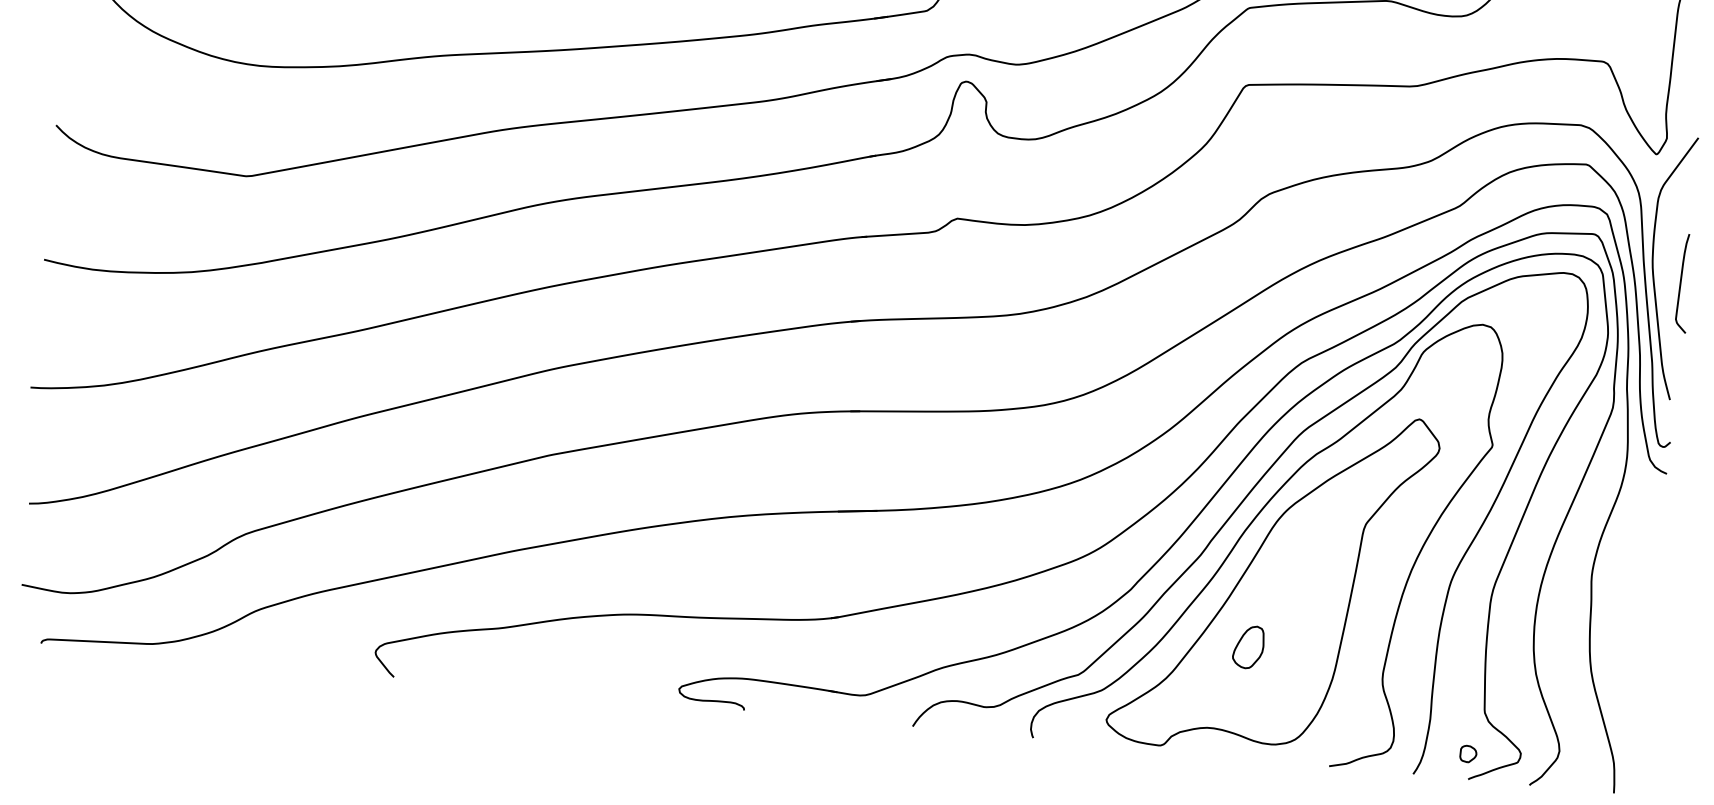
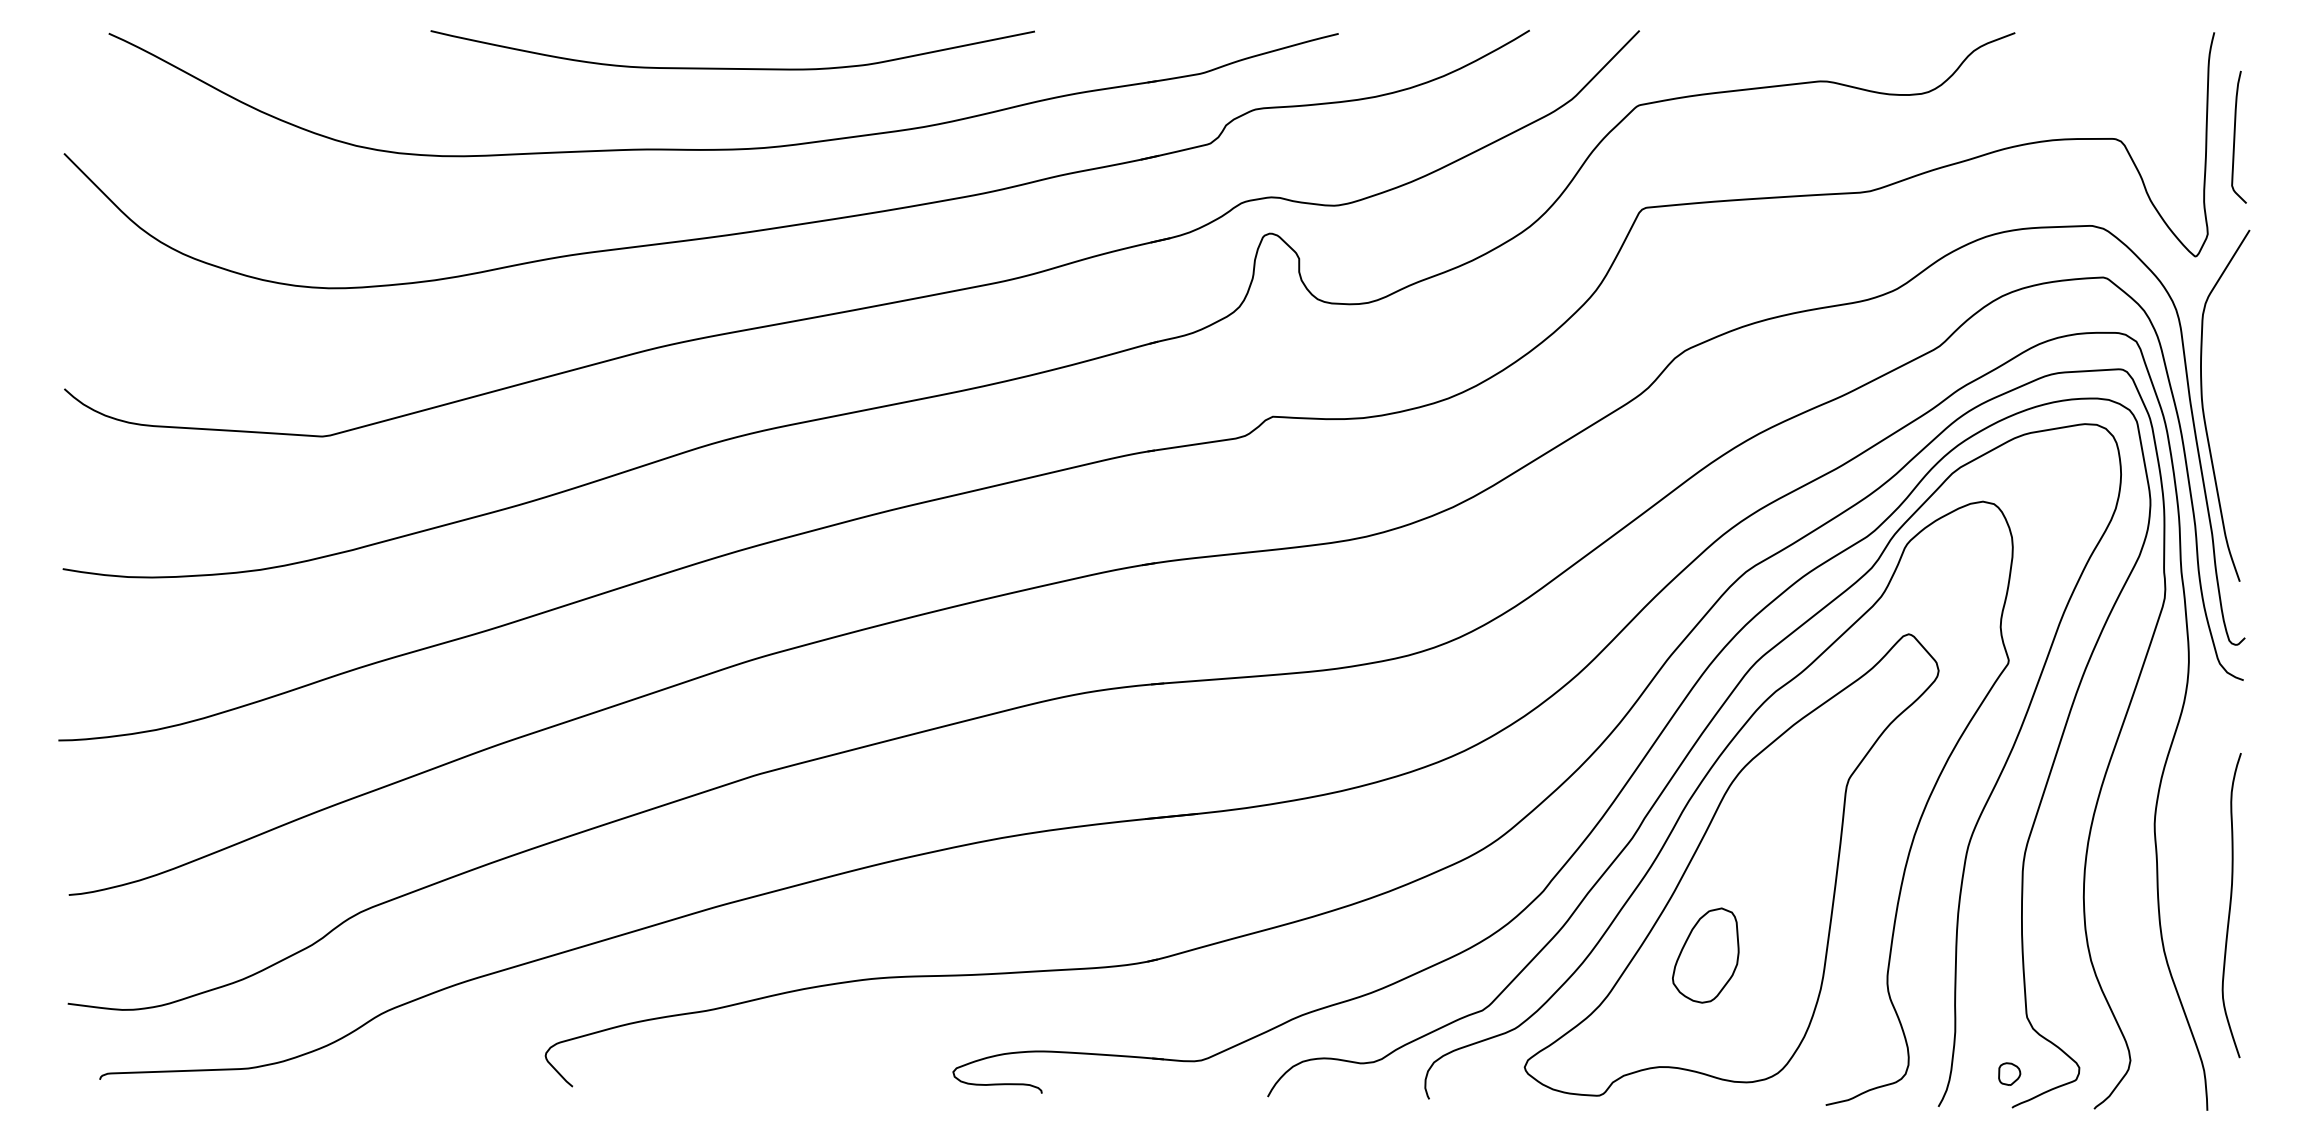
curve: (1681, 282) -> (2235, 136), moved
curve: (1644, 641) -> (2231, 905), added
part: (1248, 647) -> (1705, 955), size x1.67

